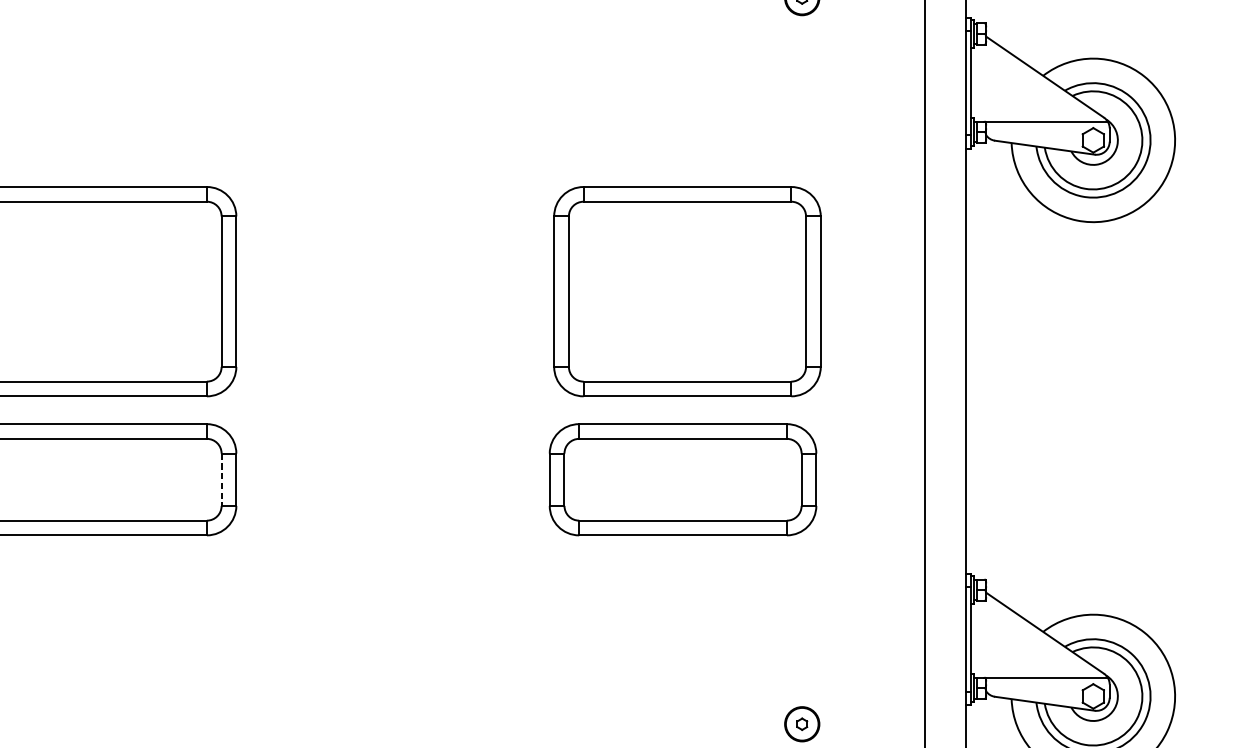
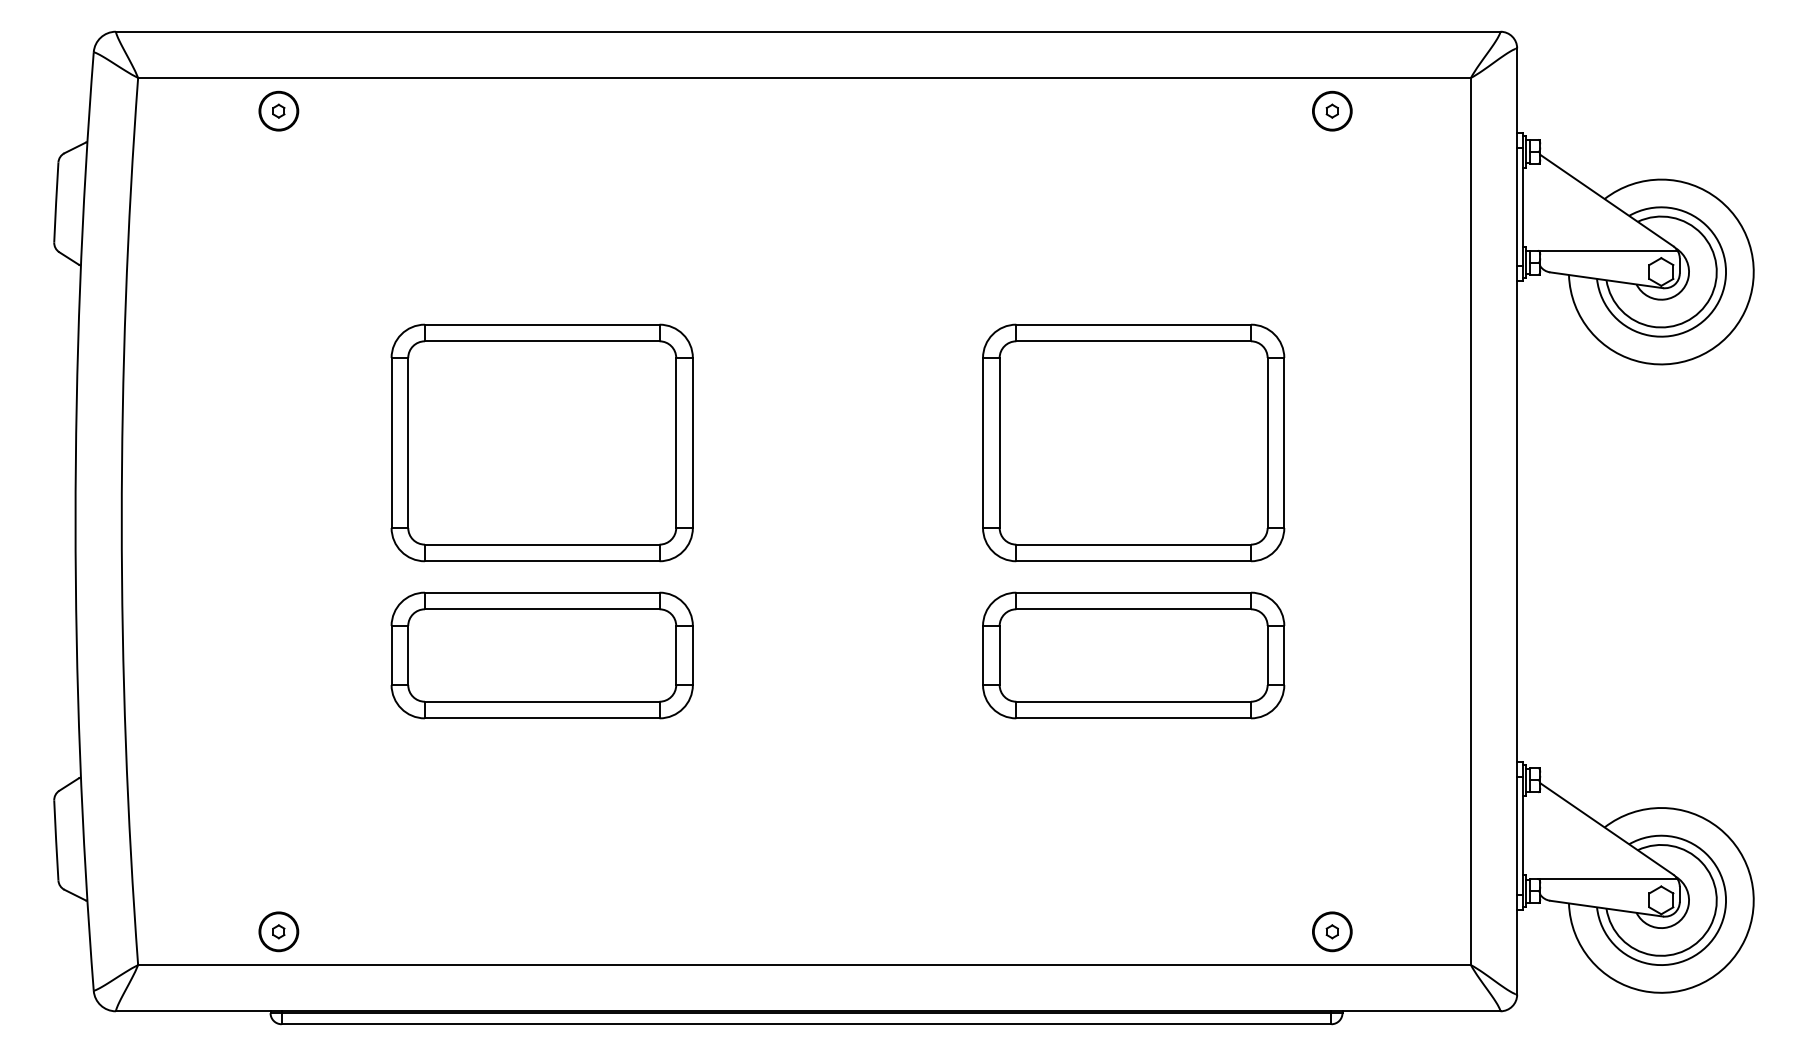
part: (687, 291) -> (1133, 442), moved
line: (221, 479) -> (676, 655), dashed -> solid
part: (682, 479) -> (1133, 655), moved

